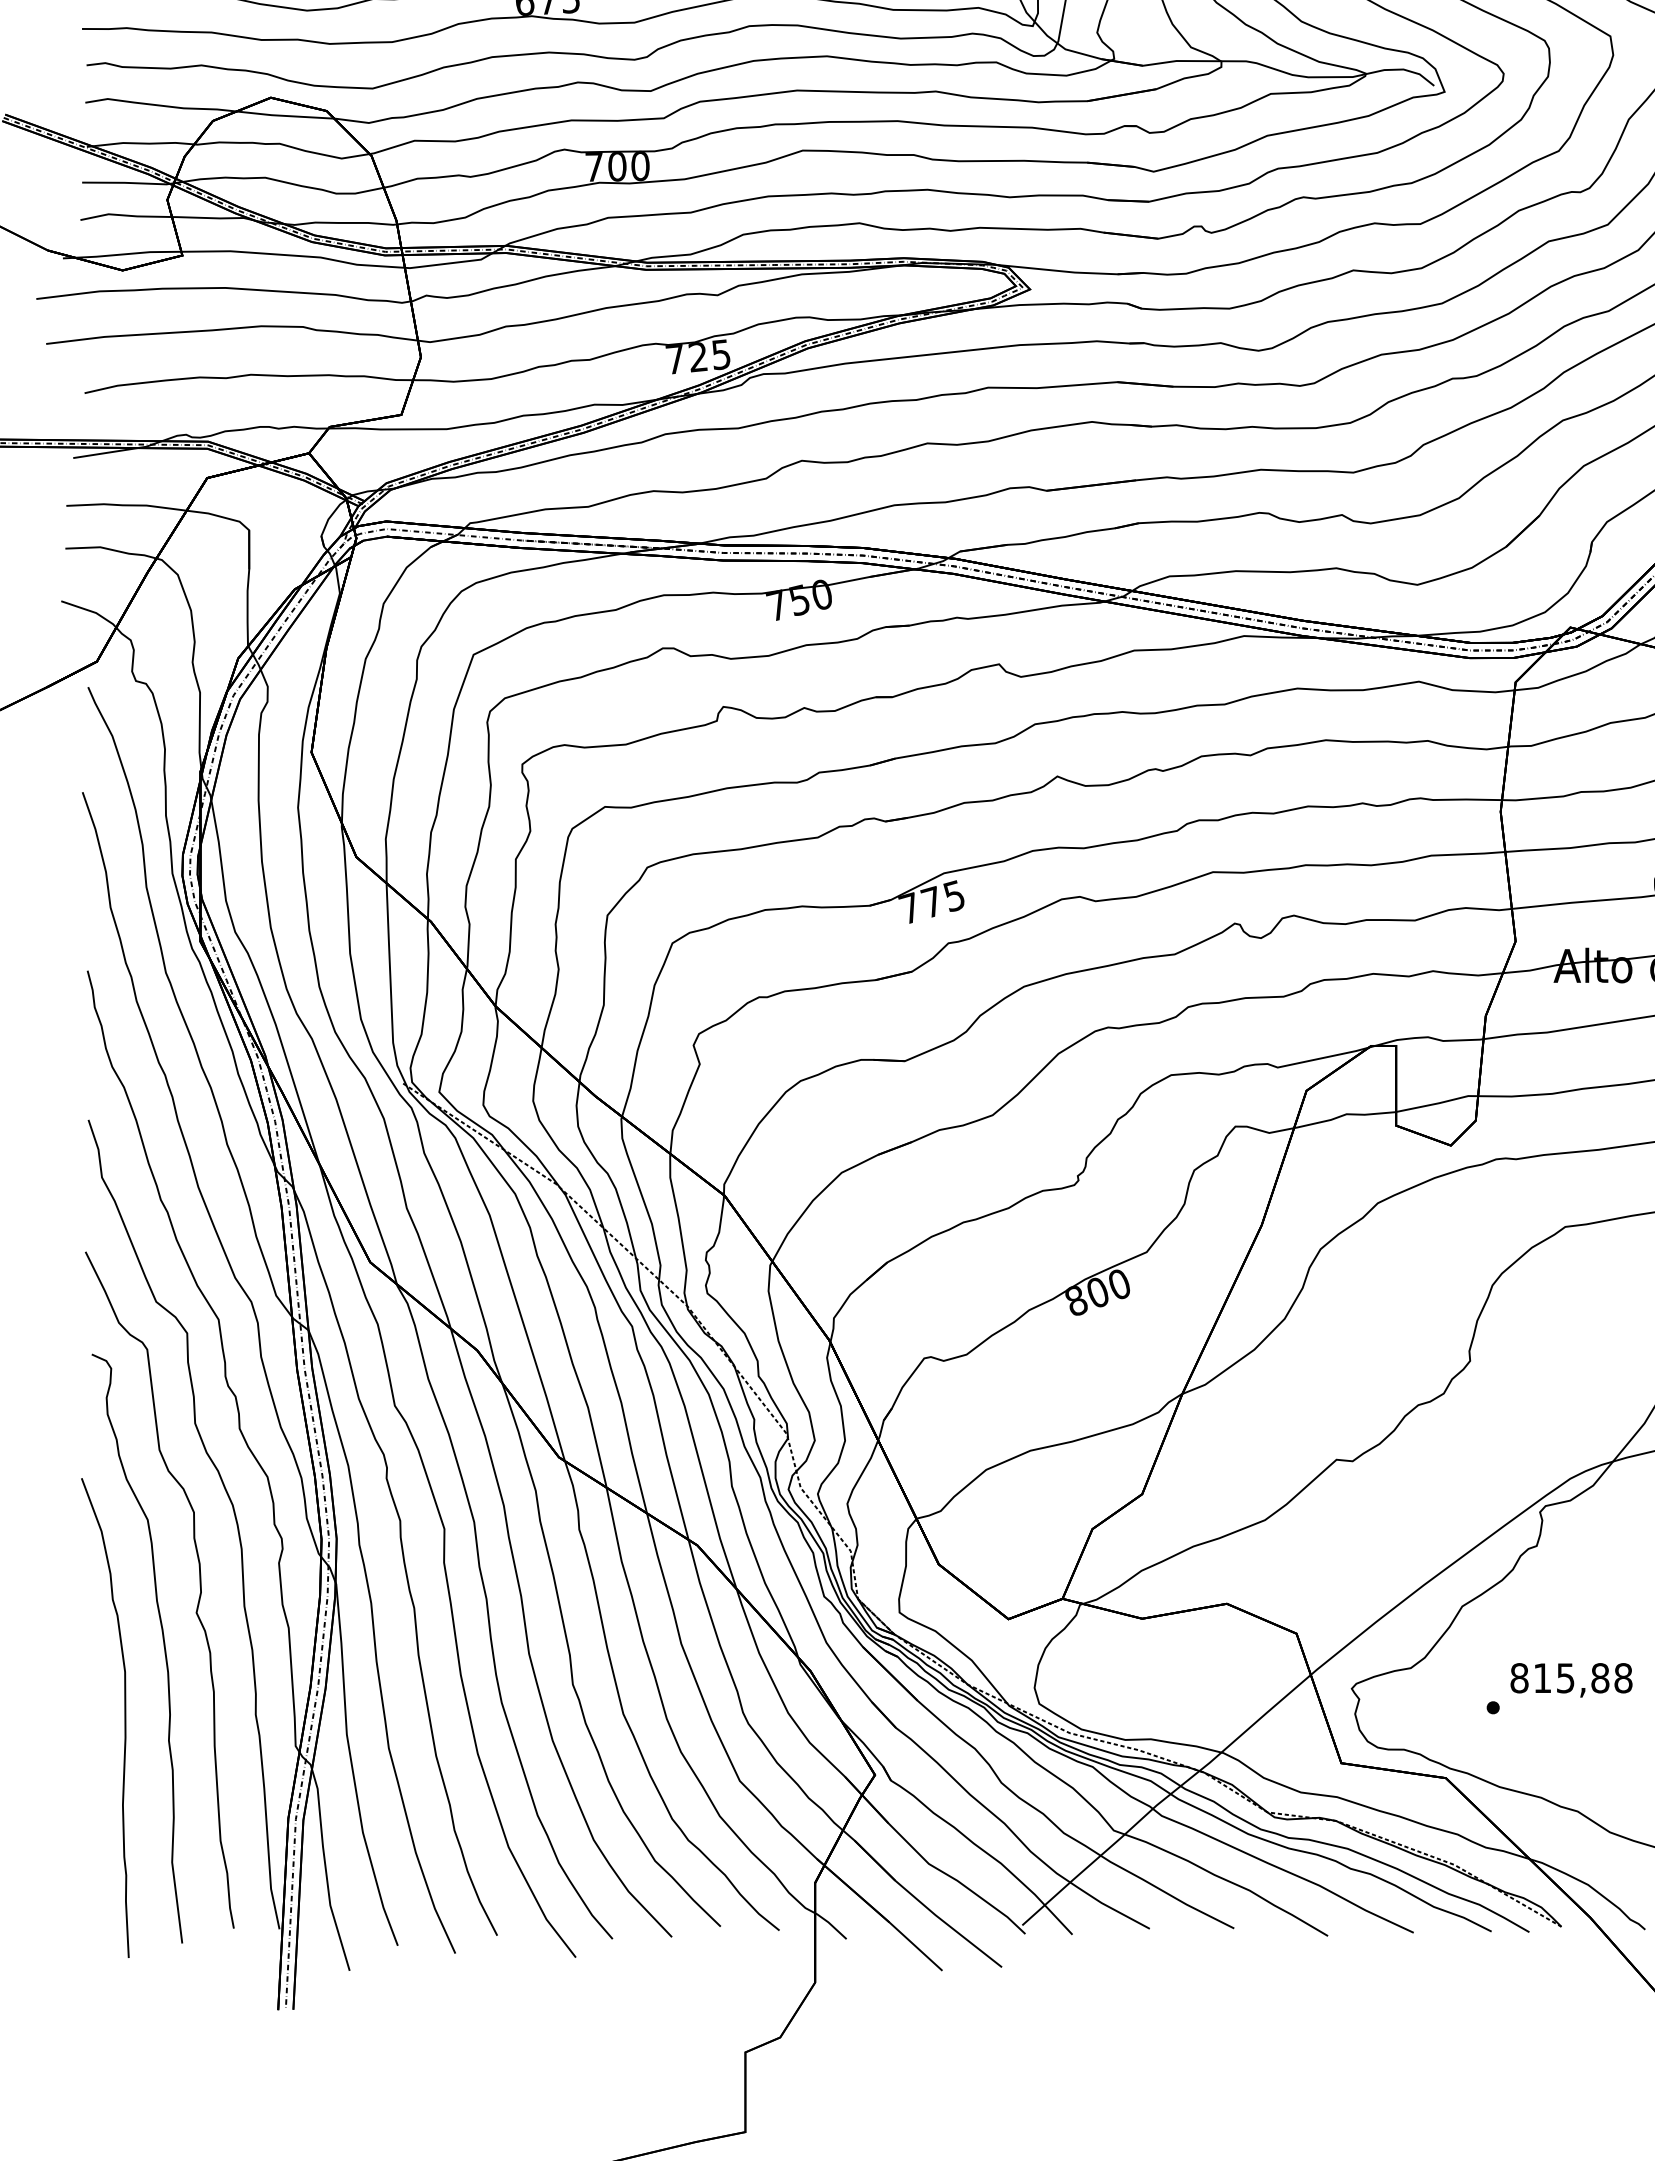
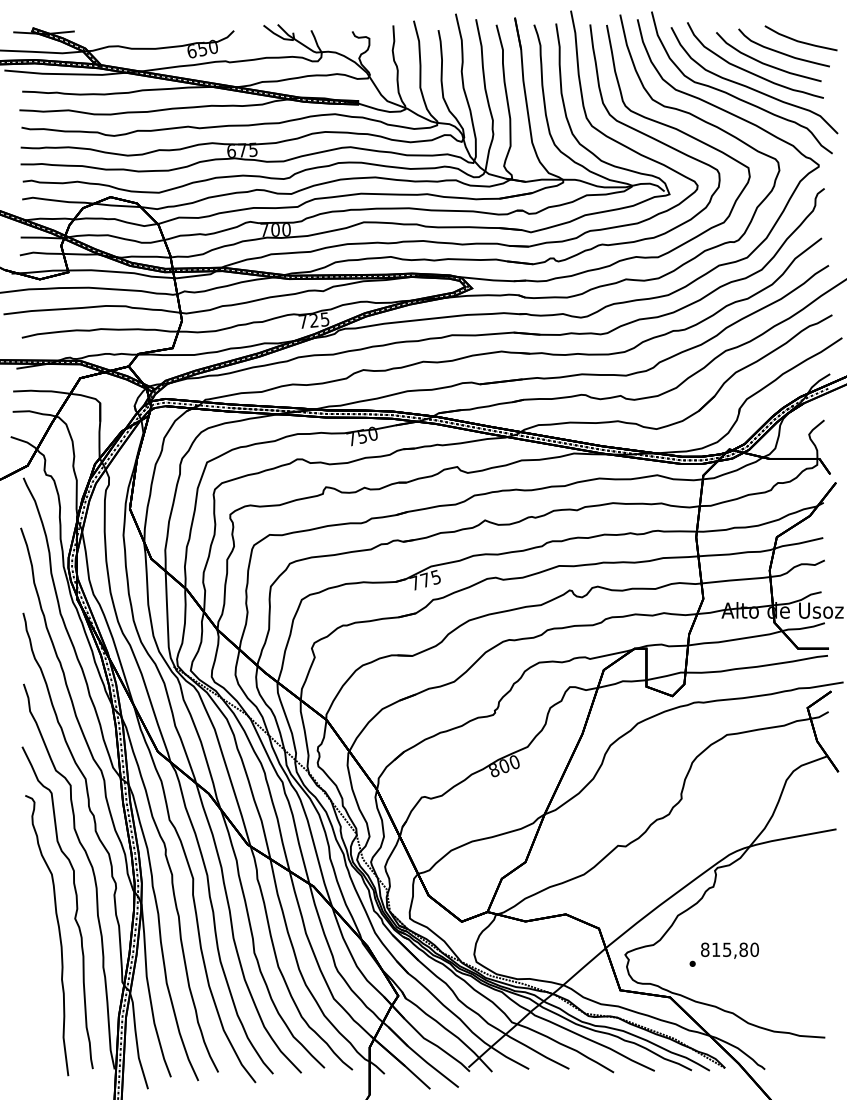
text: (1623, 1677) -> (754, 949), 815,88 -> 815,80
curve: (123, 1717) -> (40, 968), removed

